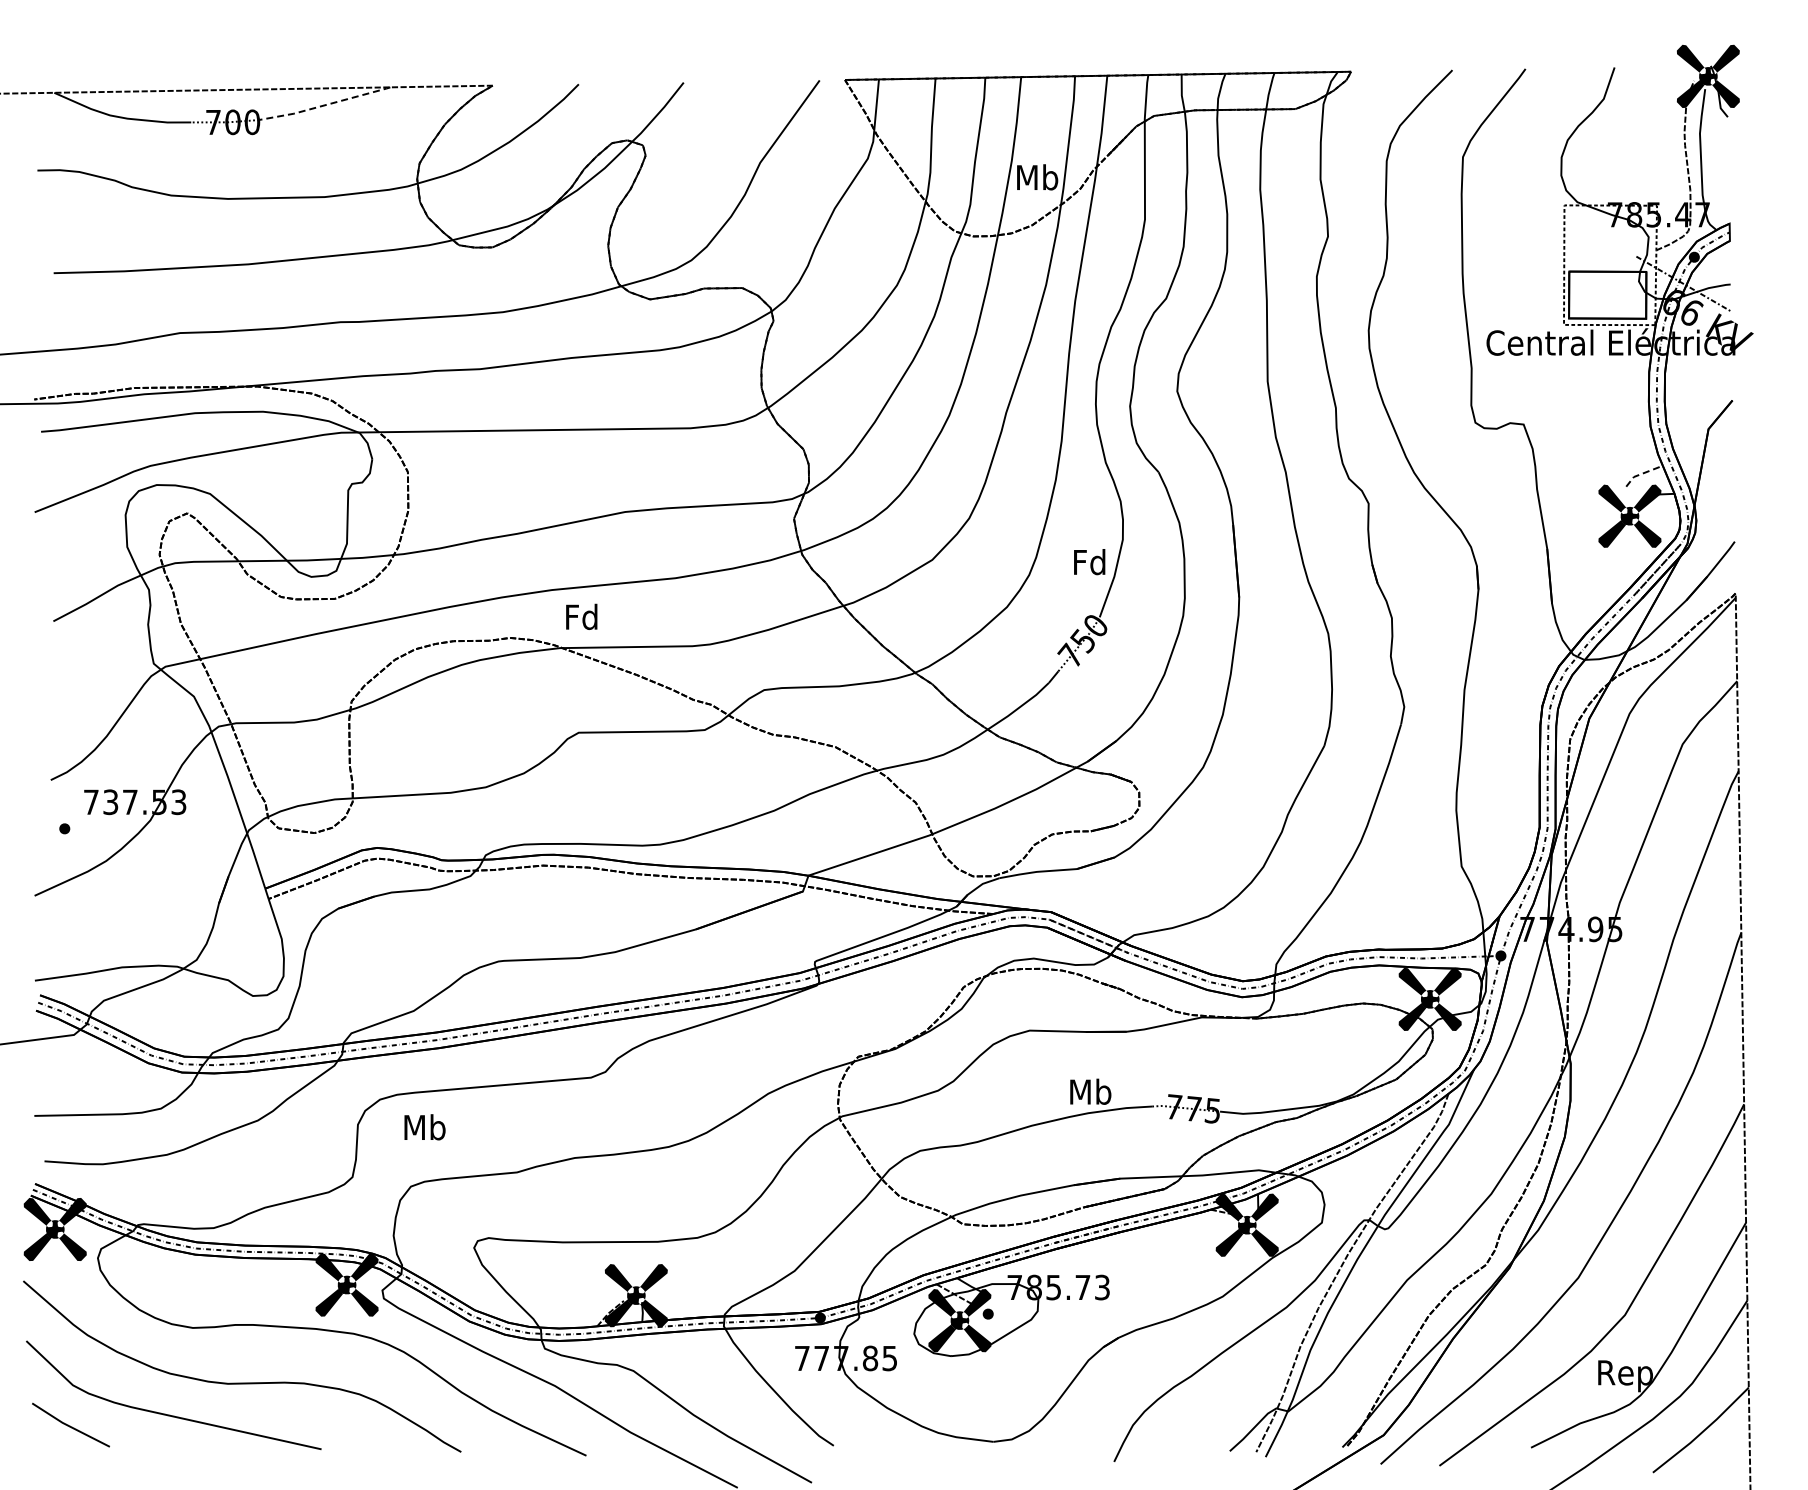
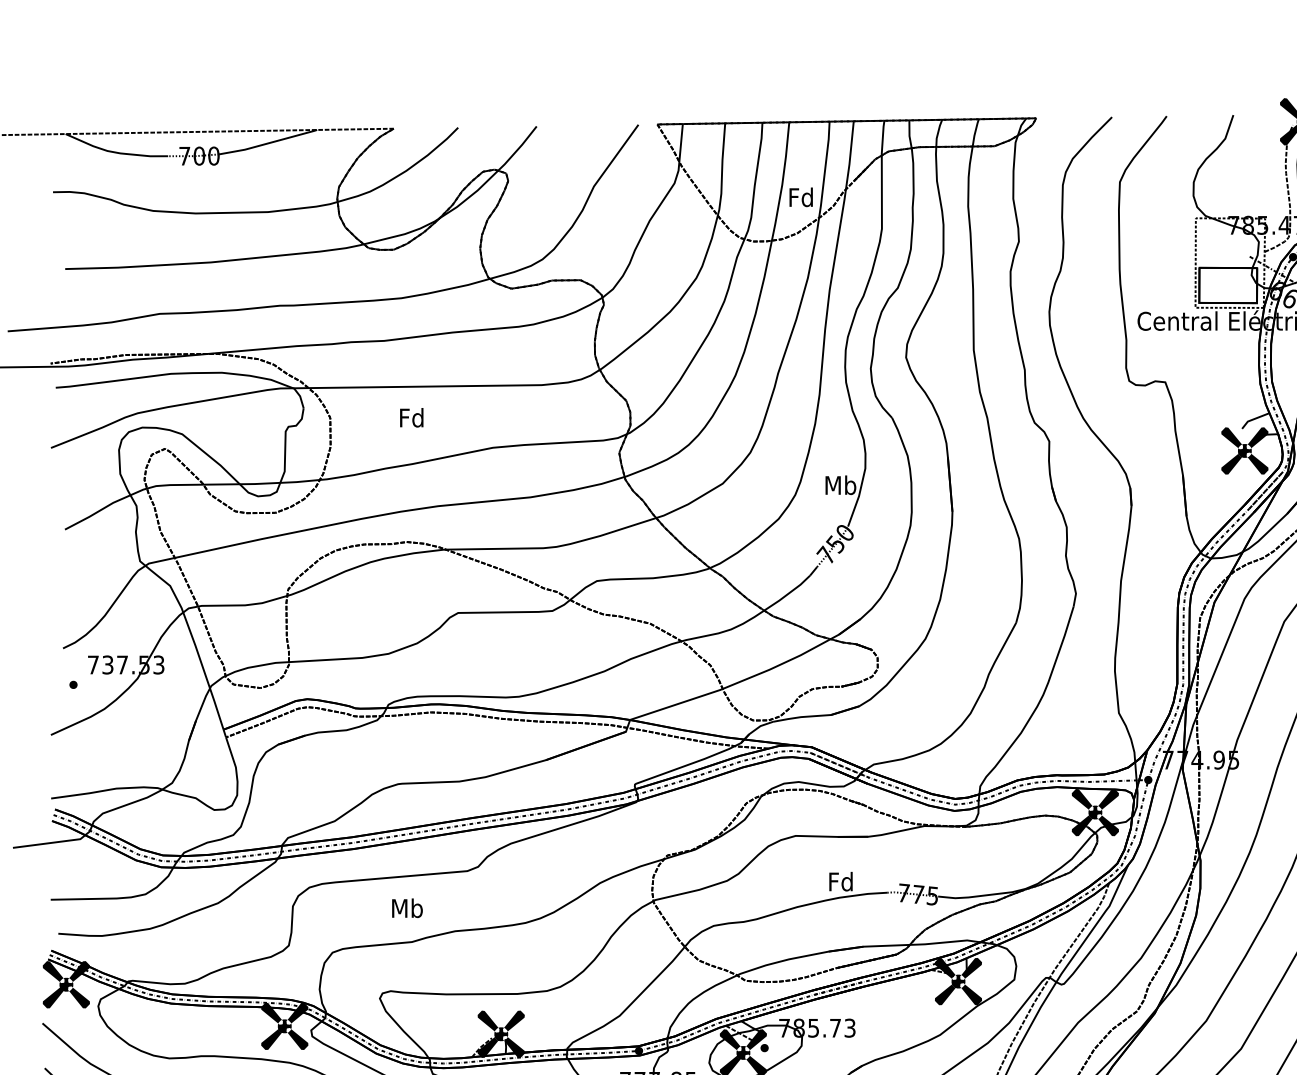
line: (324, 105) -> (267, 143), dashed -> solid
text: (1037, 177) -> (801, 197), Mb -> Fd
line: (1642, 473) -> (1254, 418), dashed -> solid
text: (1089, 562) -> (840, 485), Fd -> Mb
text: (581, 616) -> (411, 417), moved
text: (1090, 1091) -> (841, 881), Mb -> Fd
text: (424, 1127) -> (407, 908), moved

